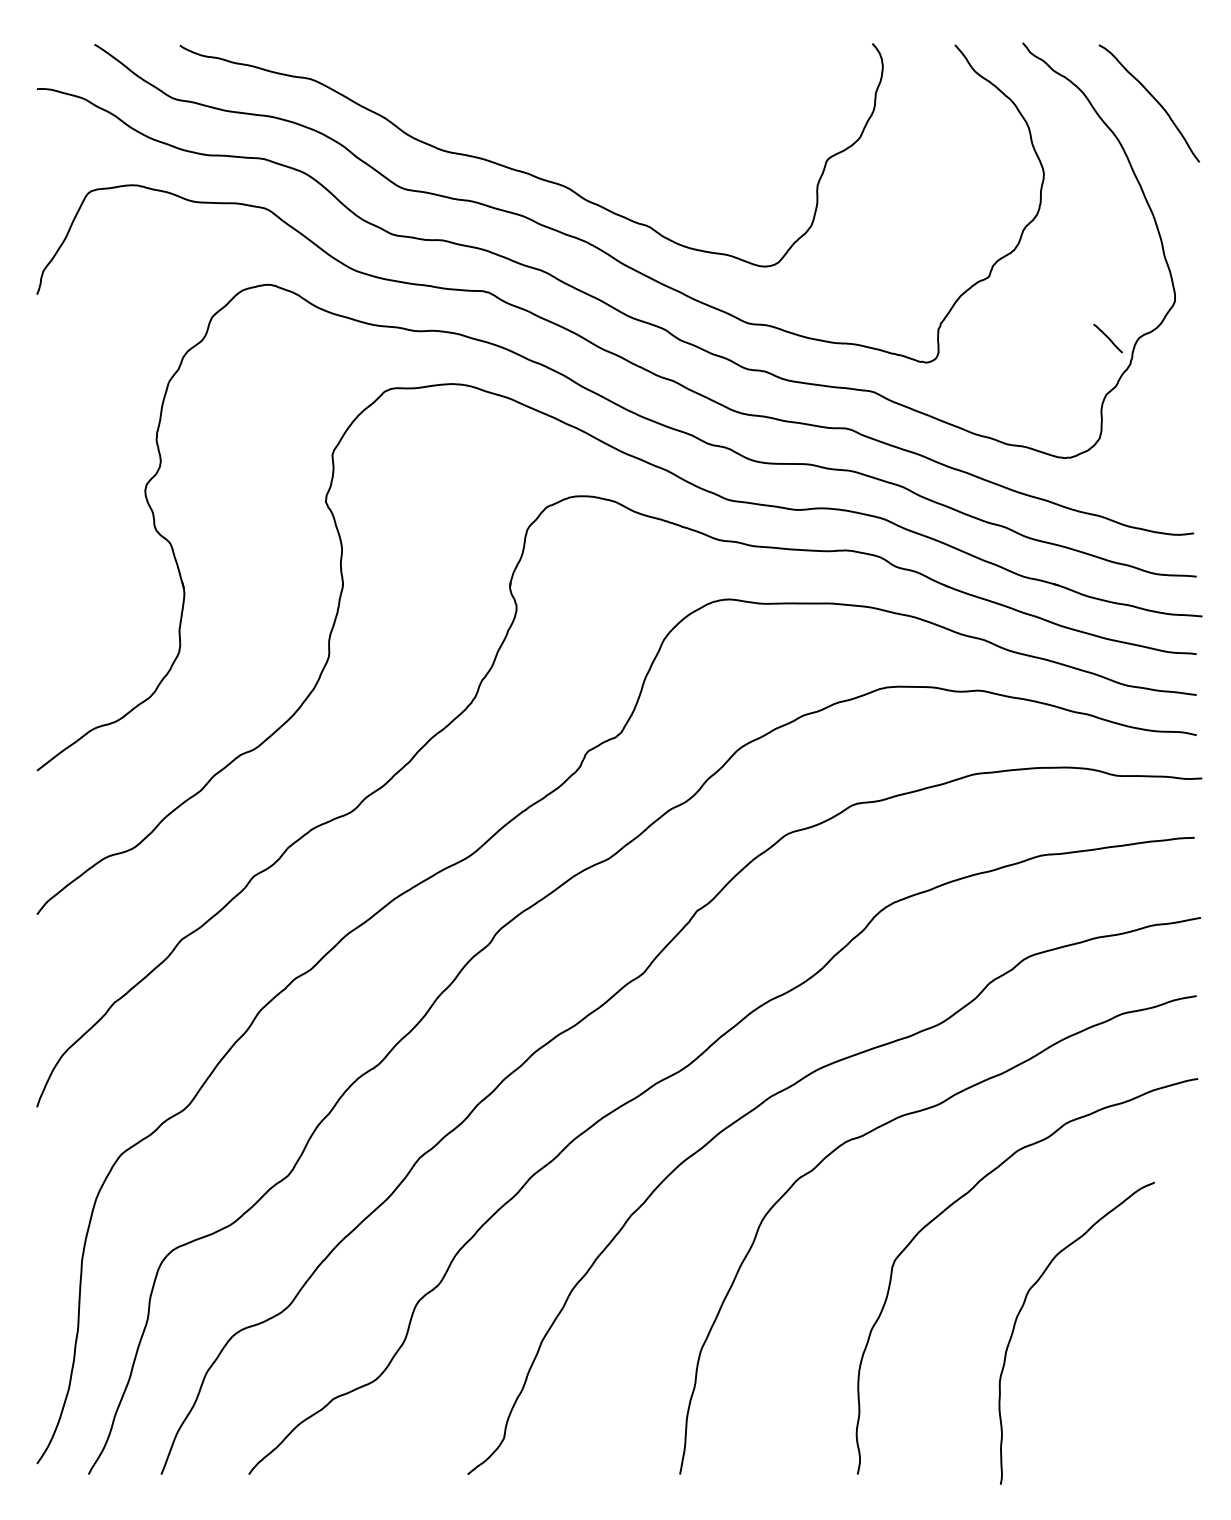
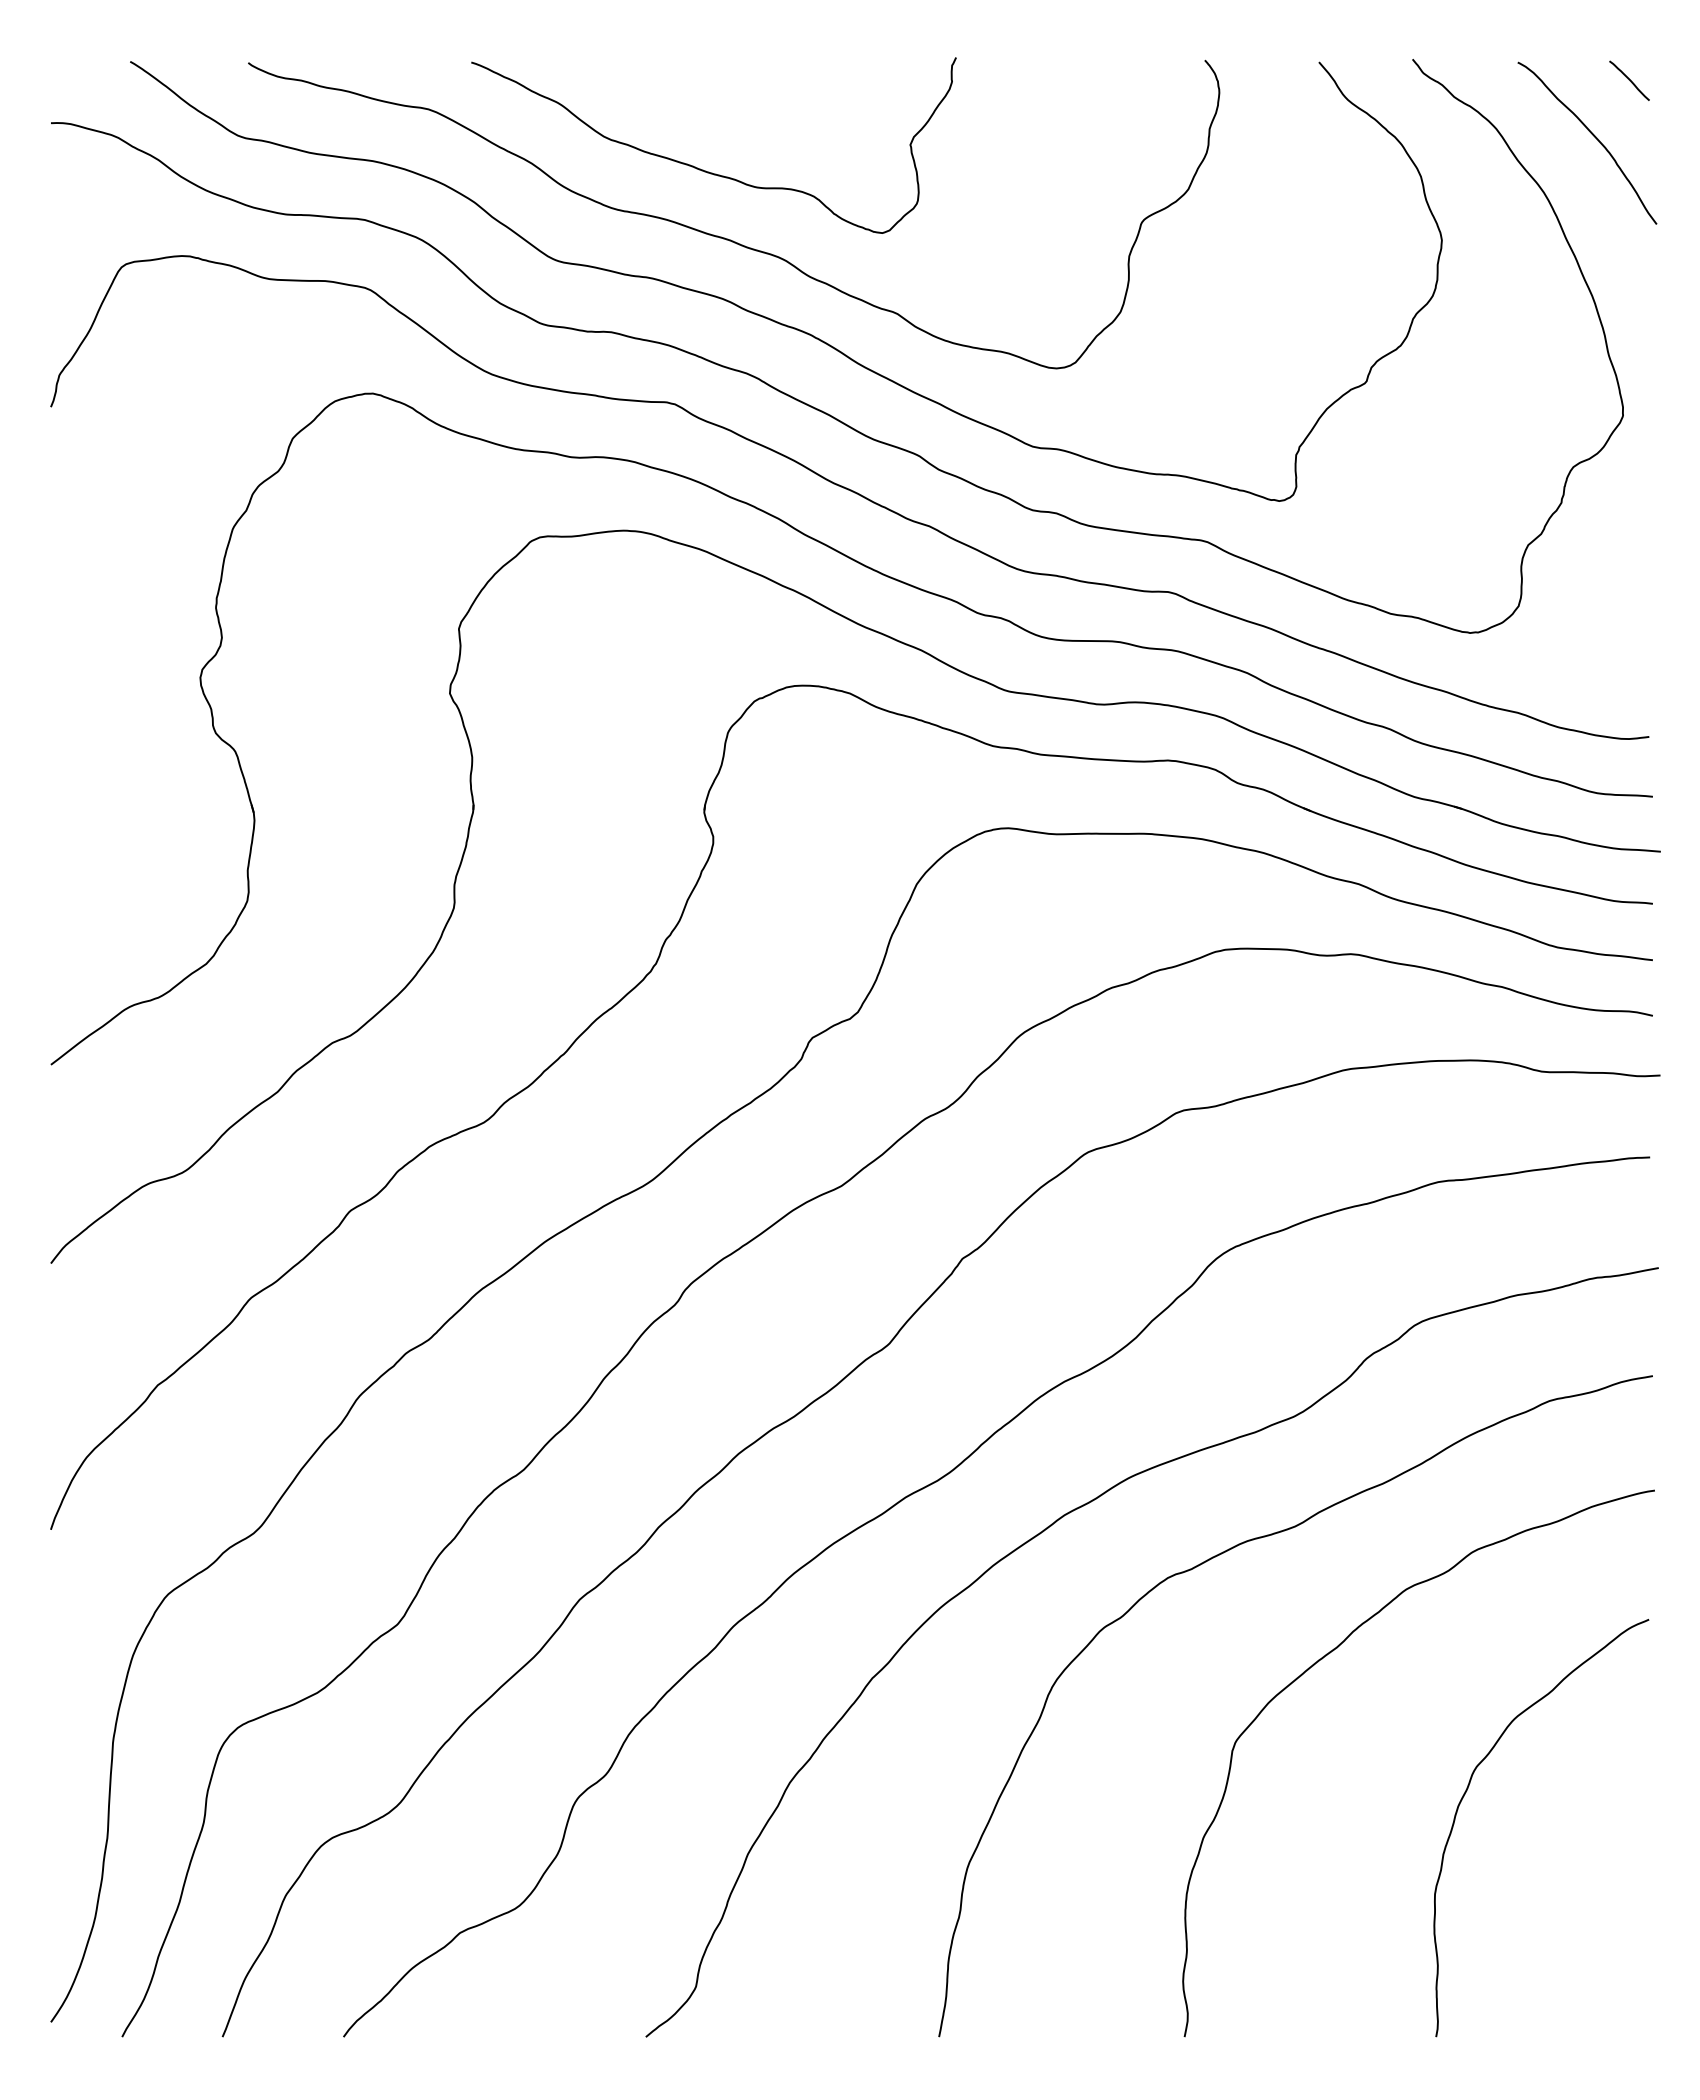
curve: (509, 122) -> (703, 169), added
line: (1108, 338) -> (1629, 80), moved
curve: (1023, 1306) -> (1467, 1790), moved

